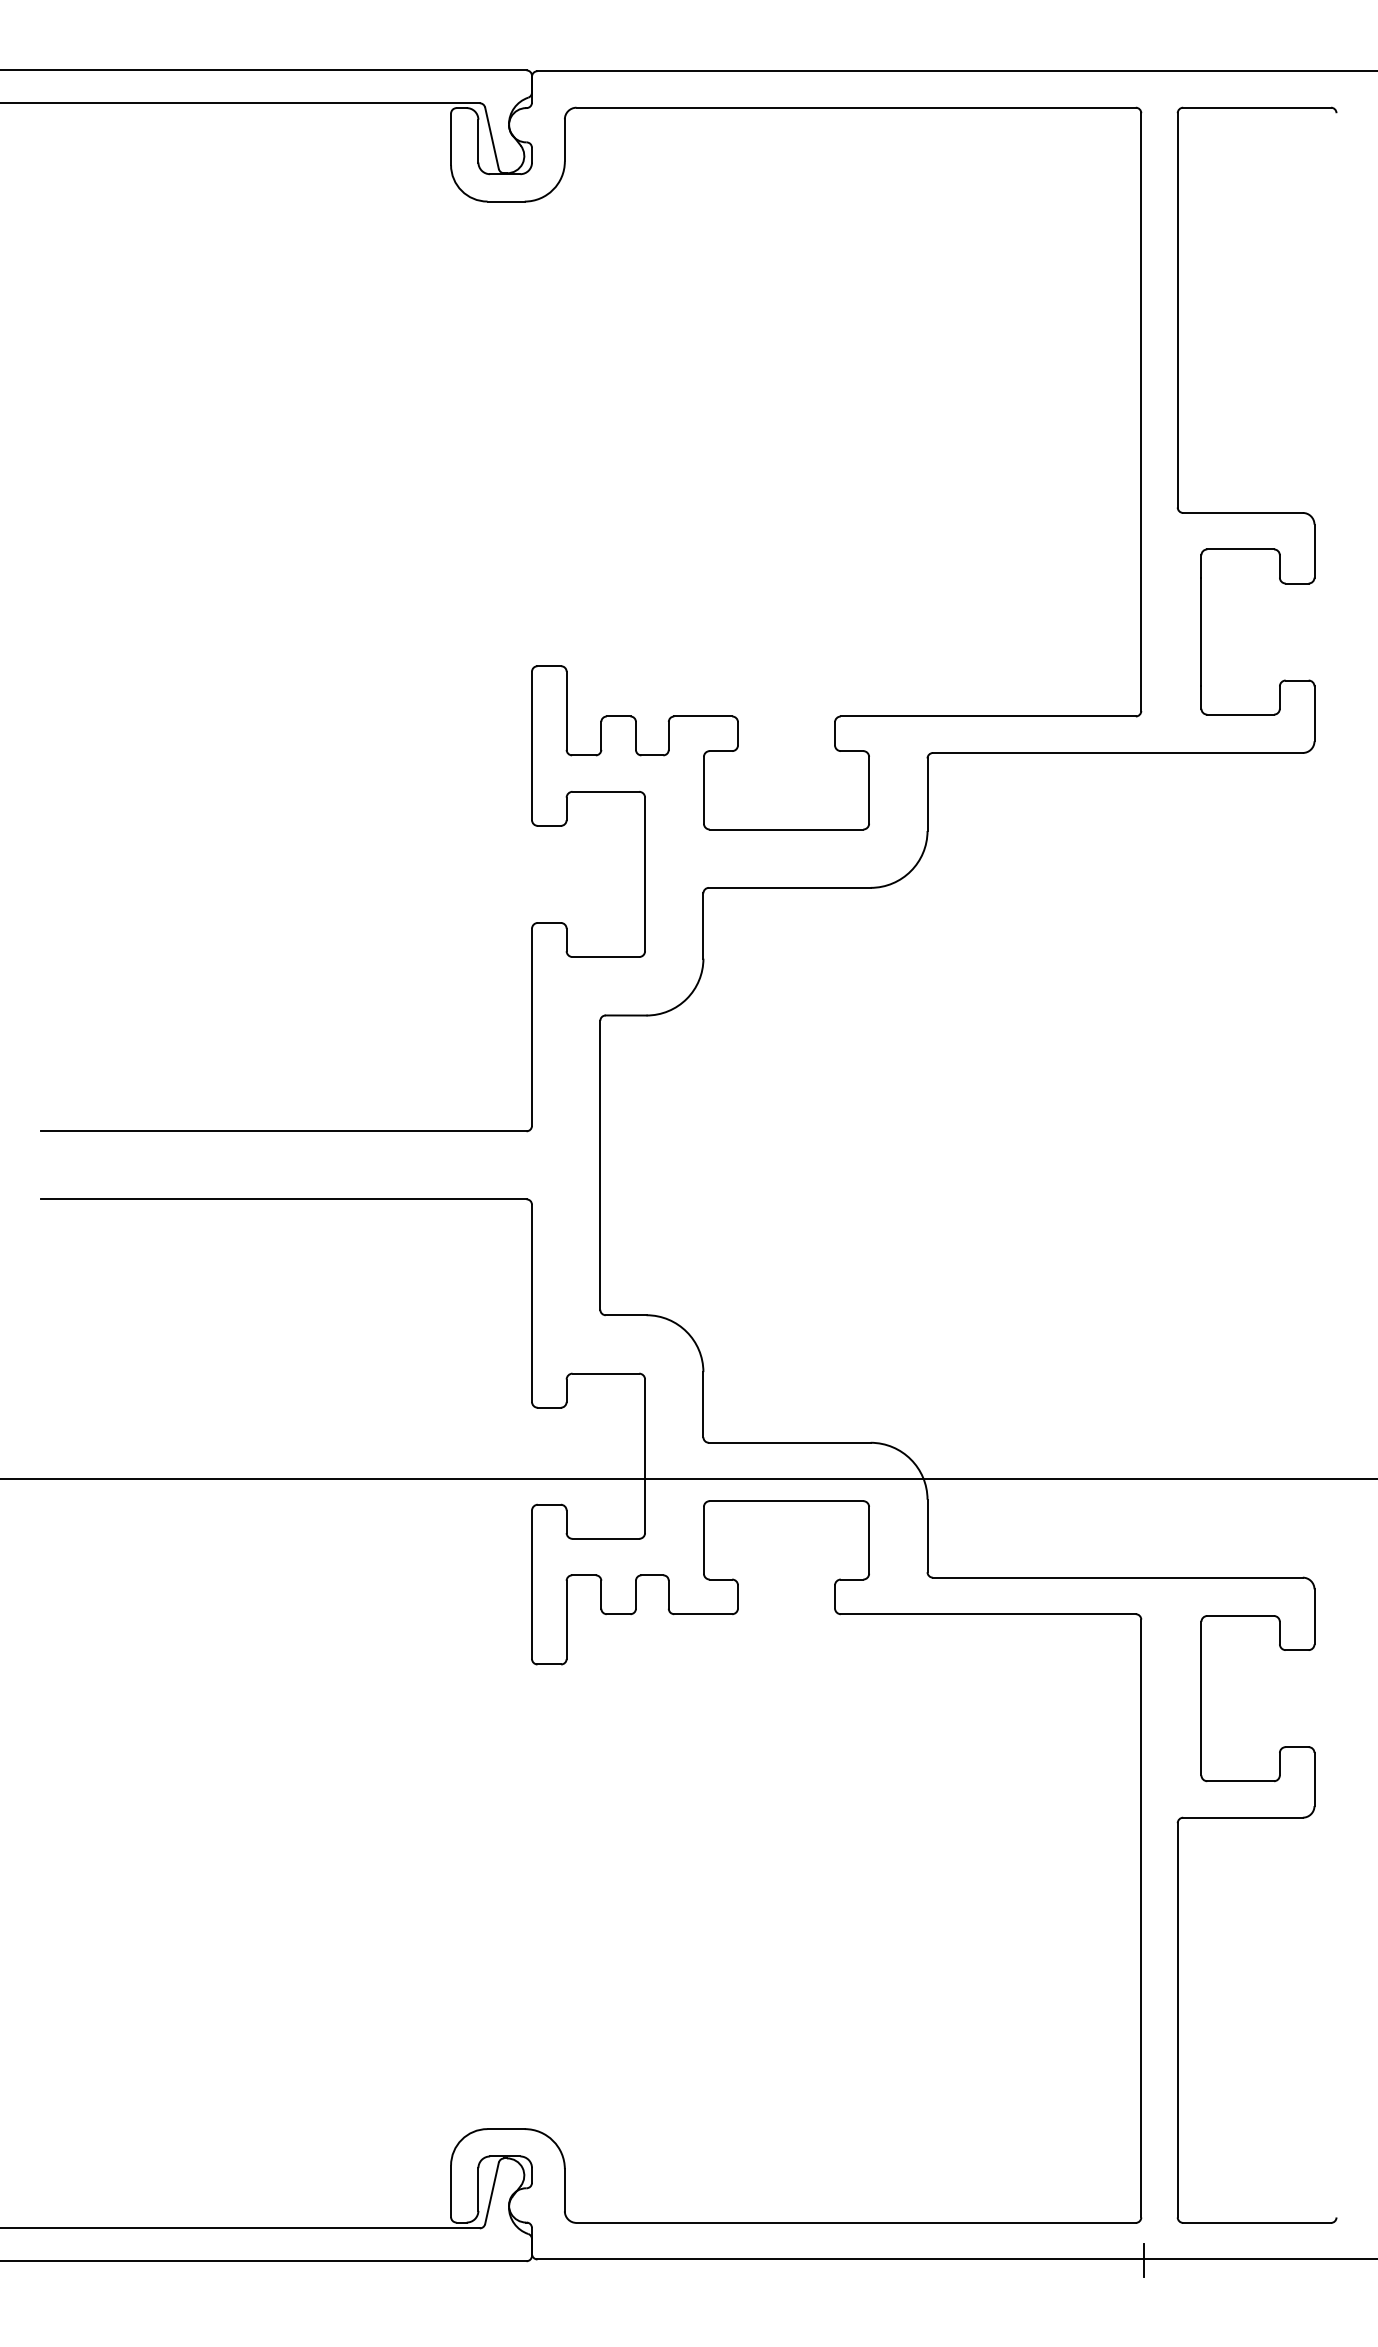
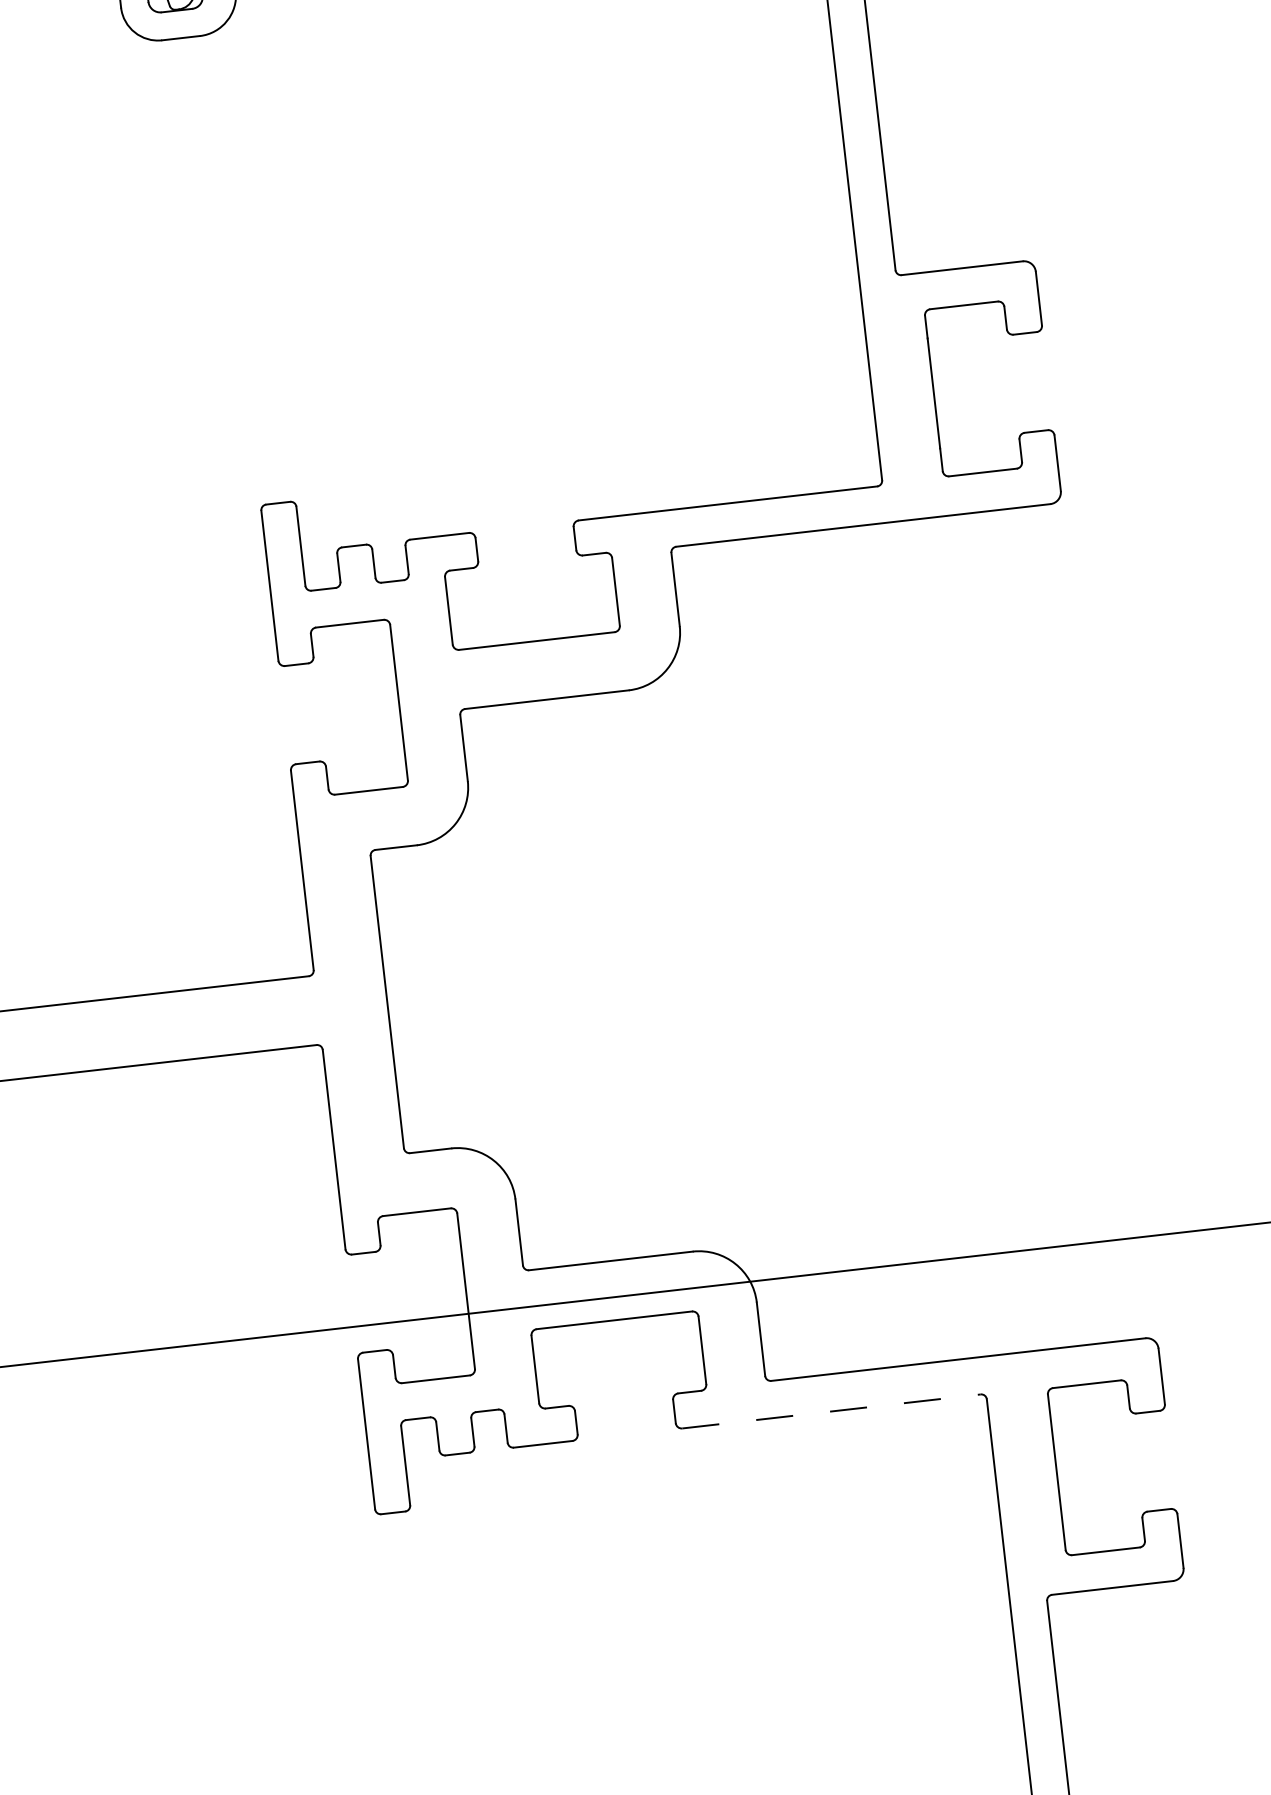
line: (988, 1614) -> (831, 1411), solid -> dashed

